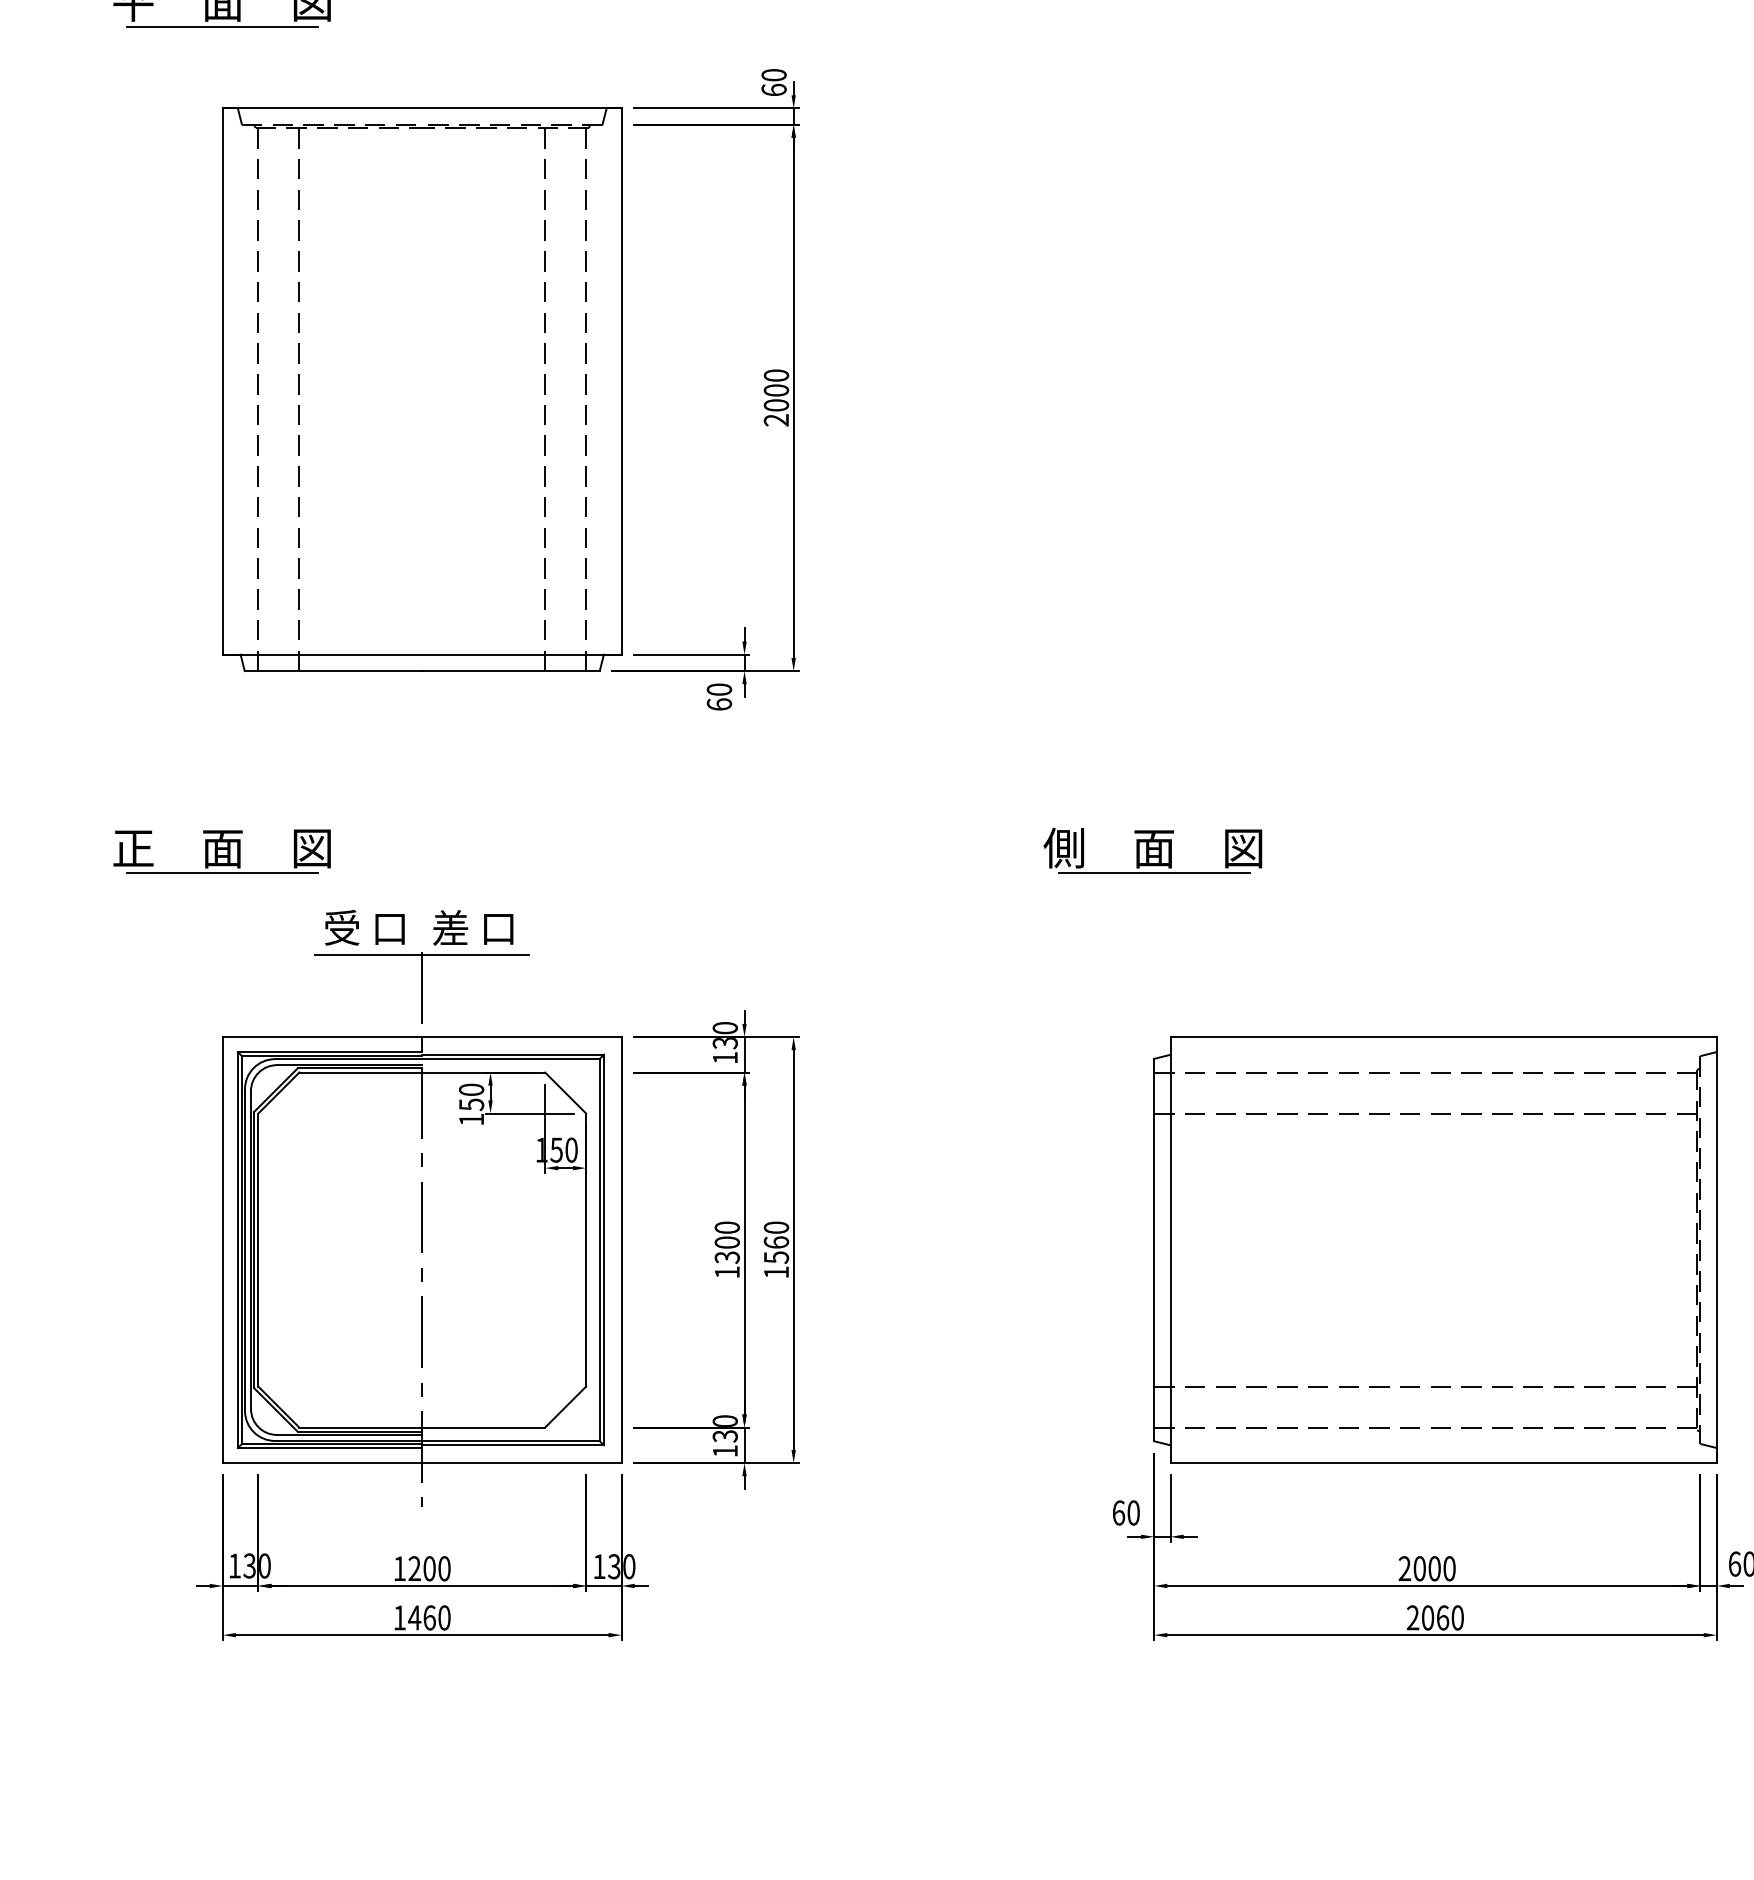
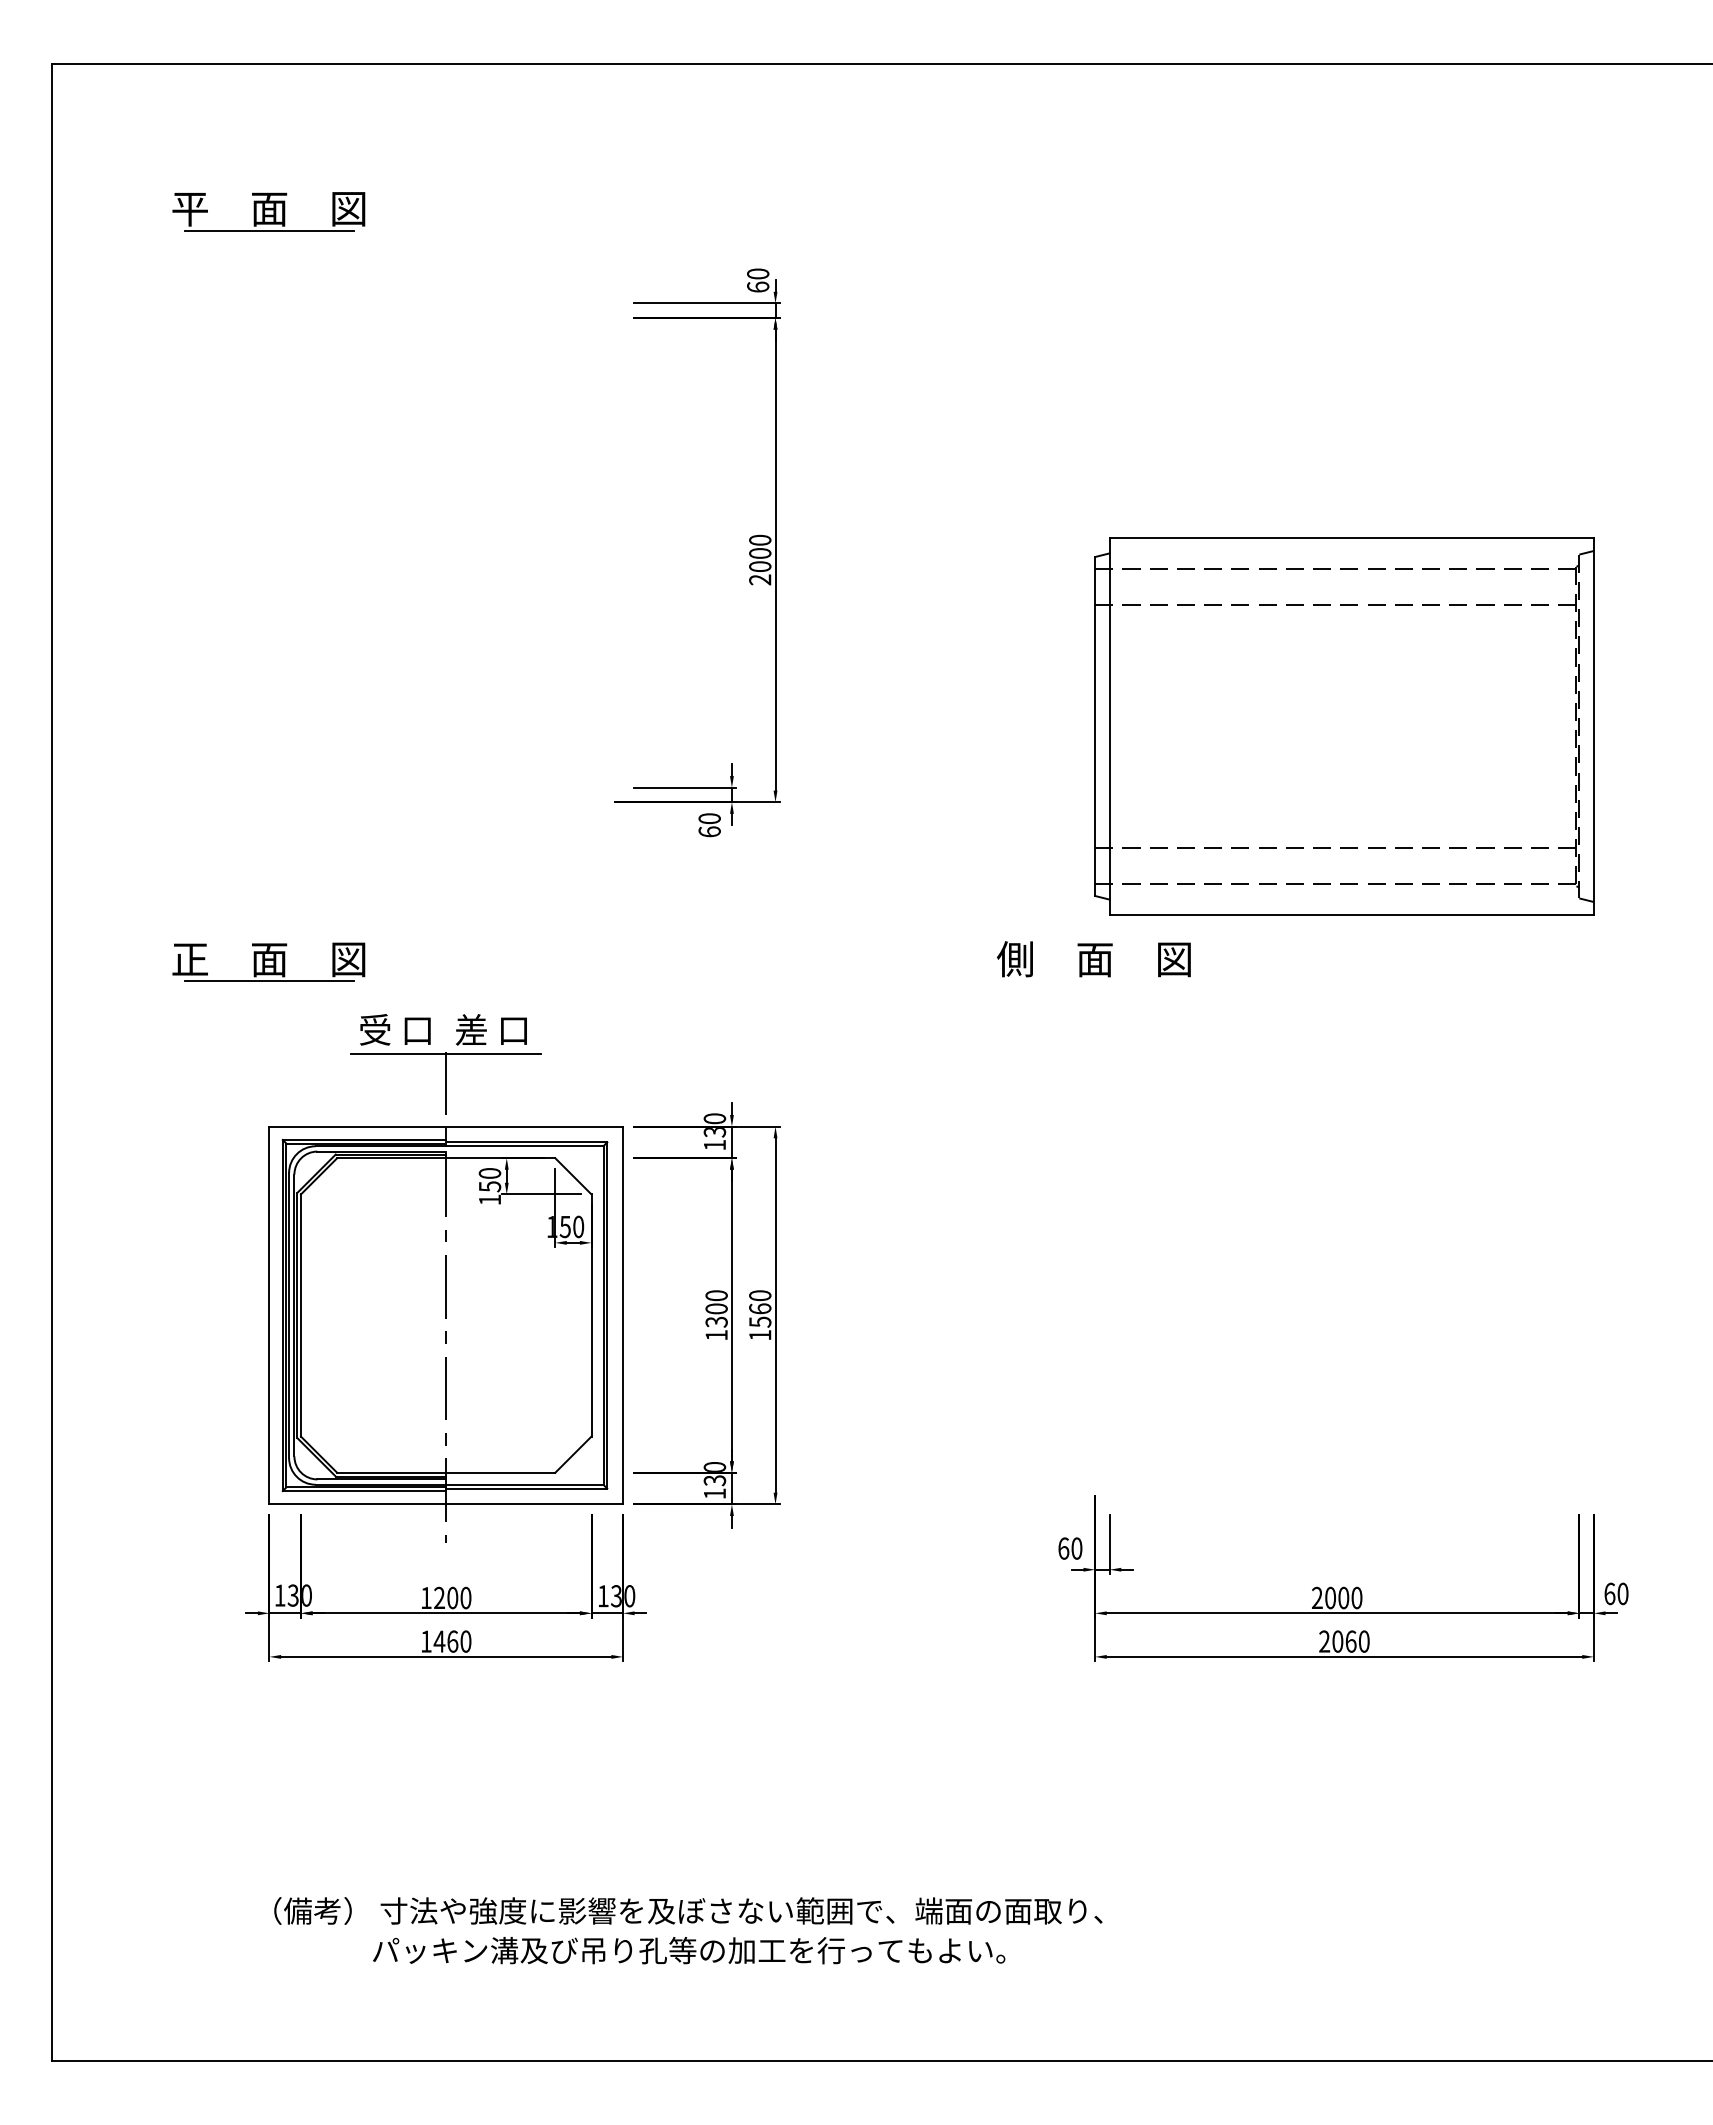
part: (421, 389) -> (445, 552), removed
line: (1153, 873) -> (1094, 981), removed
part: (1435, 1250) -> (1344, 726), moved

